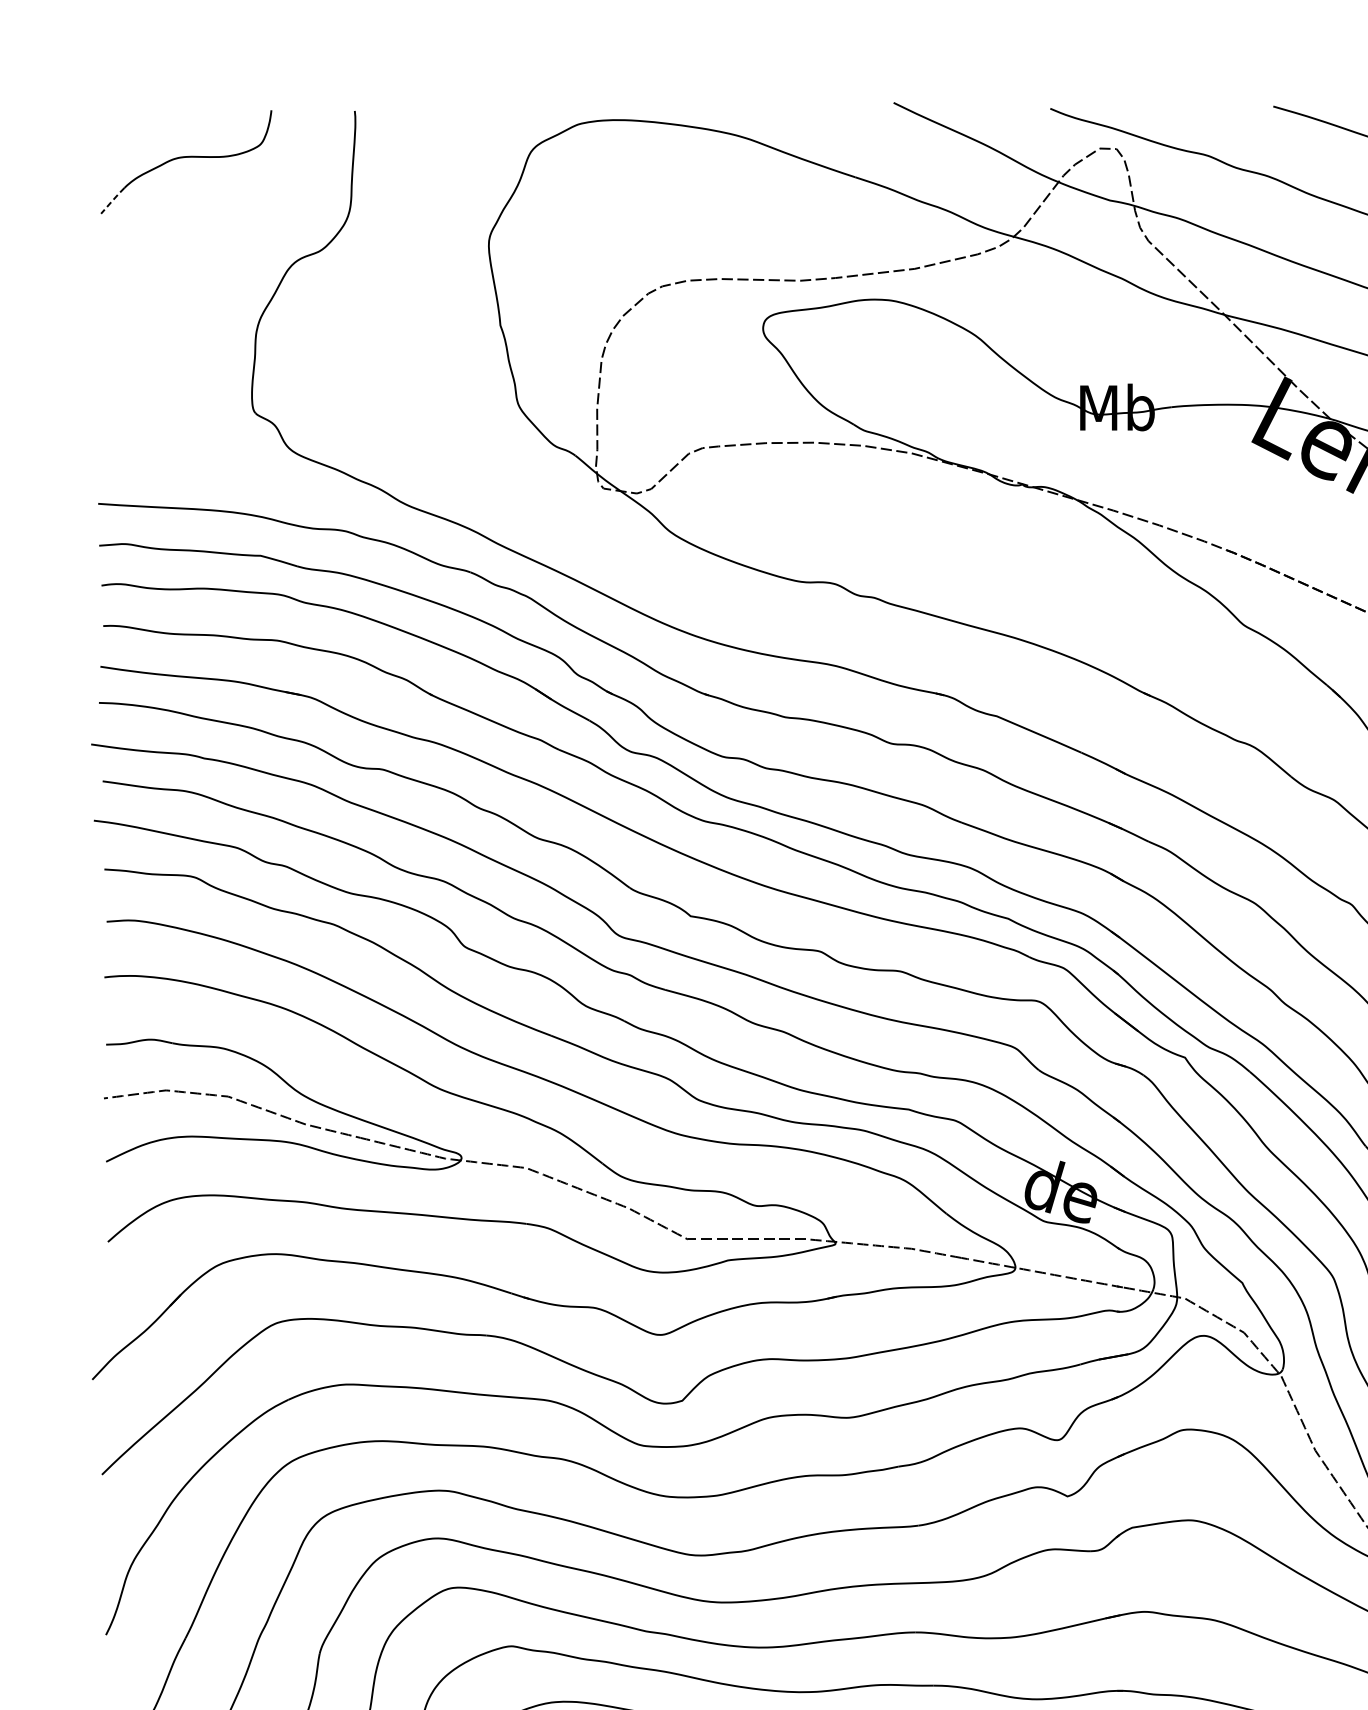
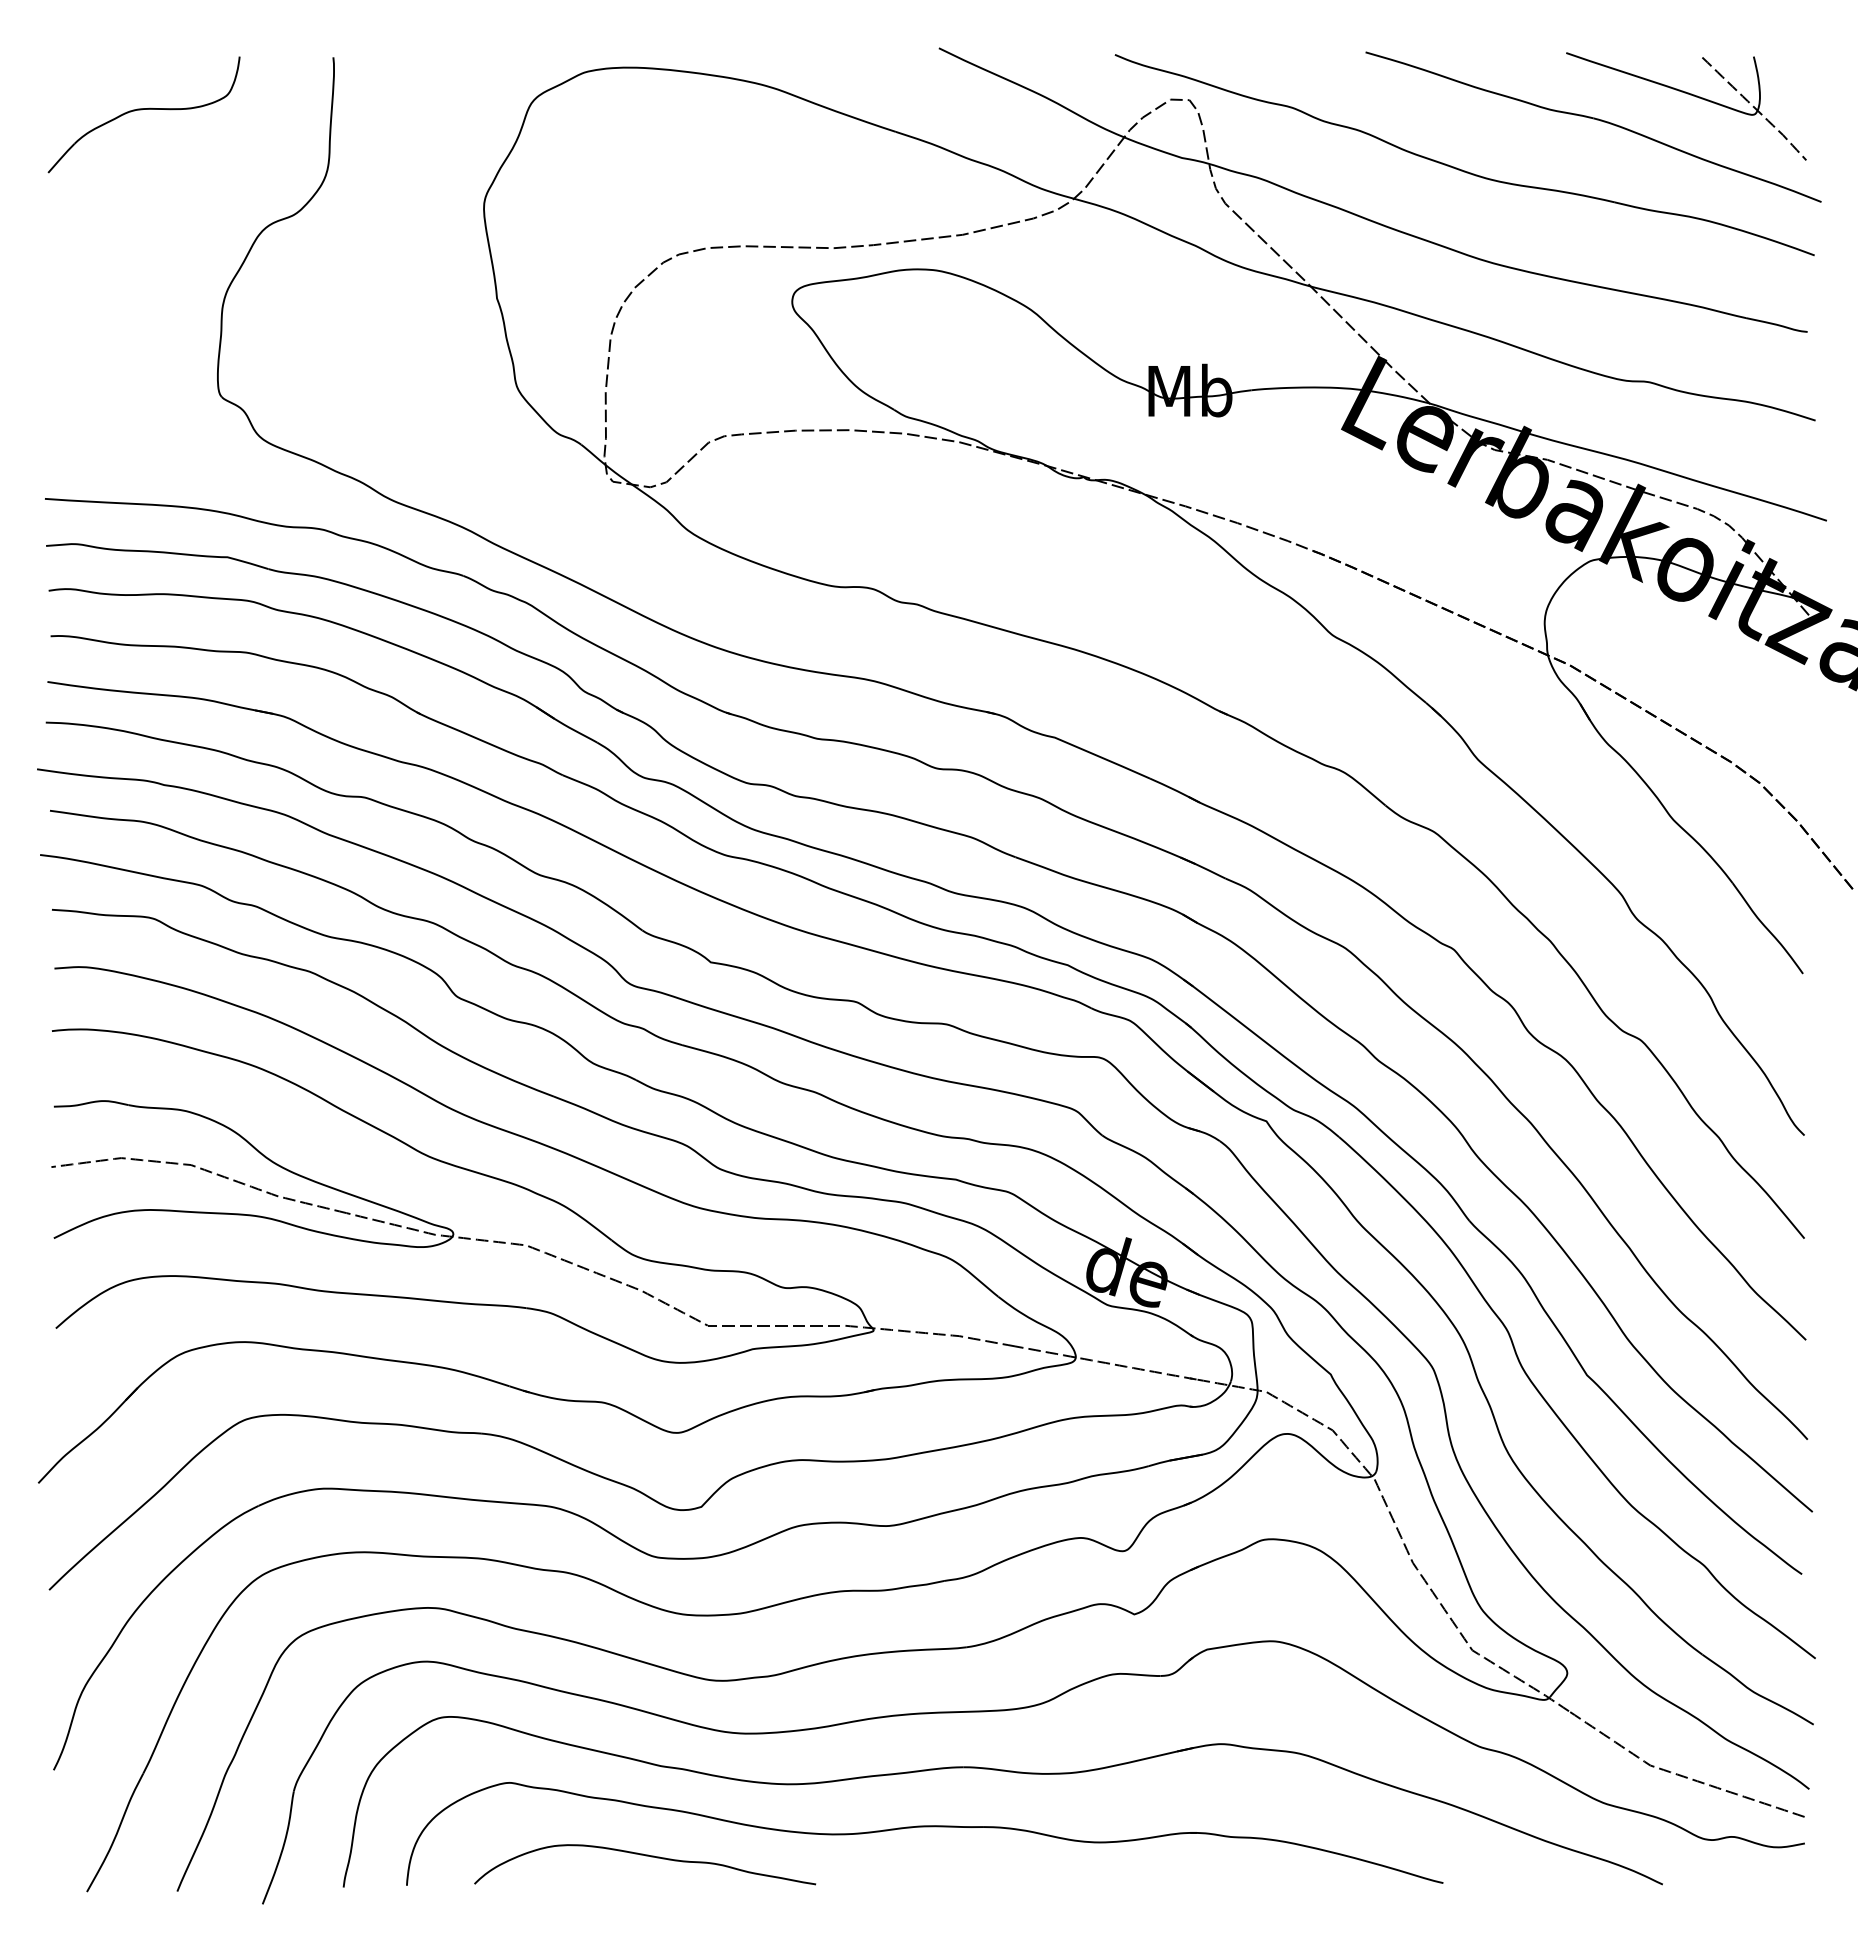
line: (112, 200) -> (60, 158), dashed -> solid

